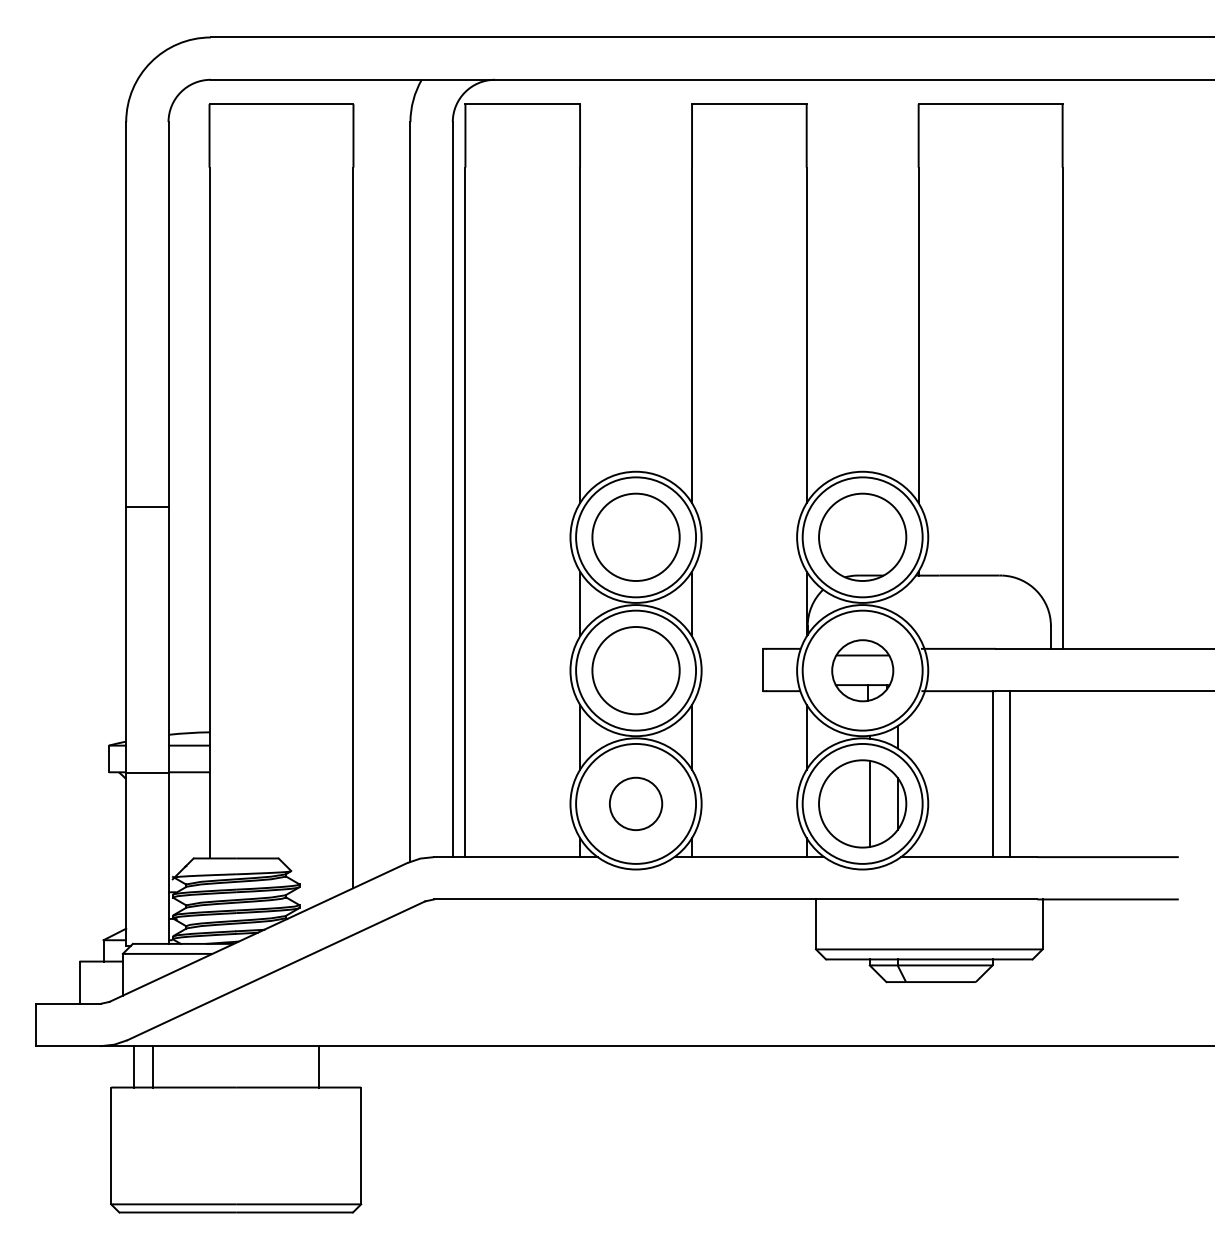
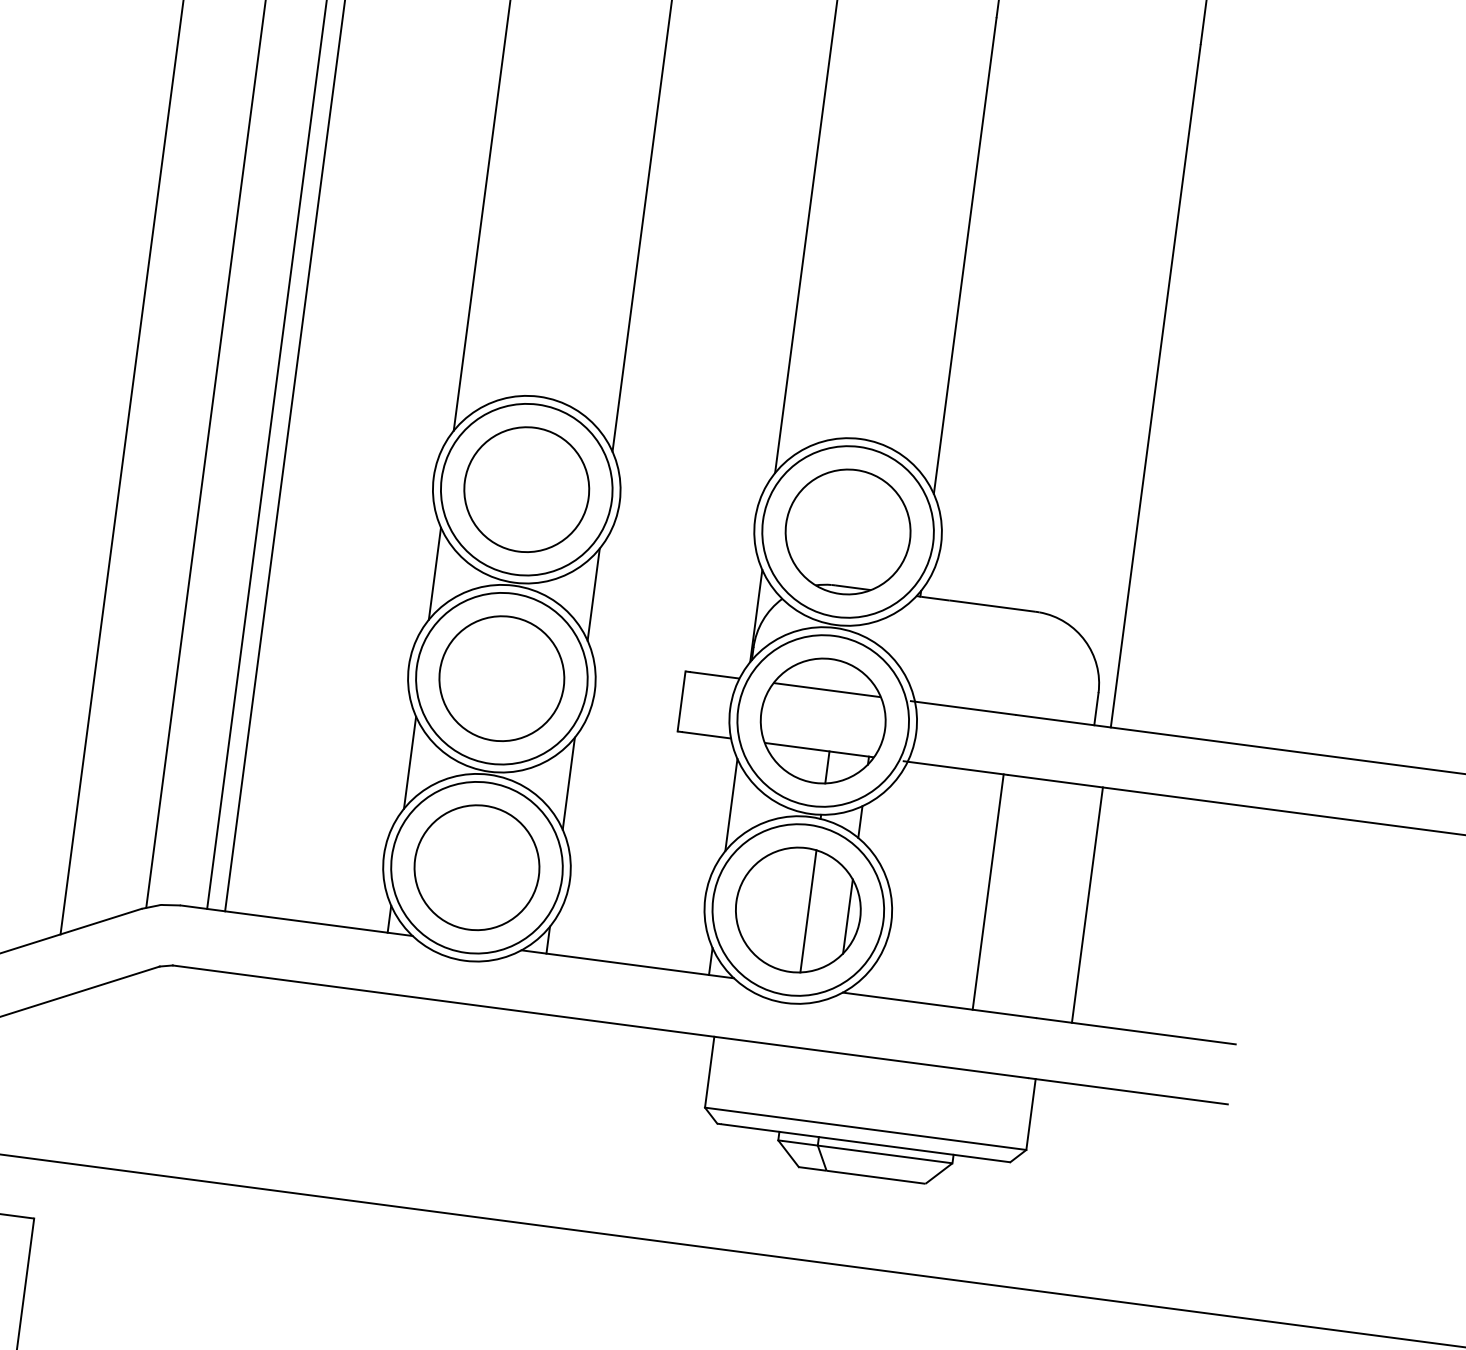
part: (862, 670) -> (823, 720), size x1.43
line: (1009, 774) -> (1087, 905), moved
circle: (635, 803) -> (476, 867), size x1.67

